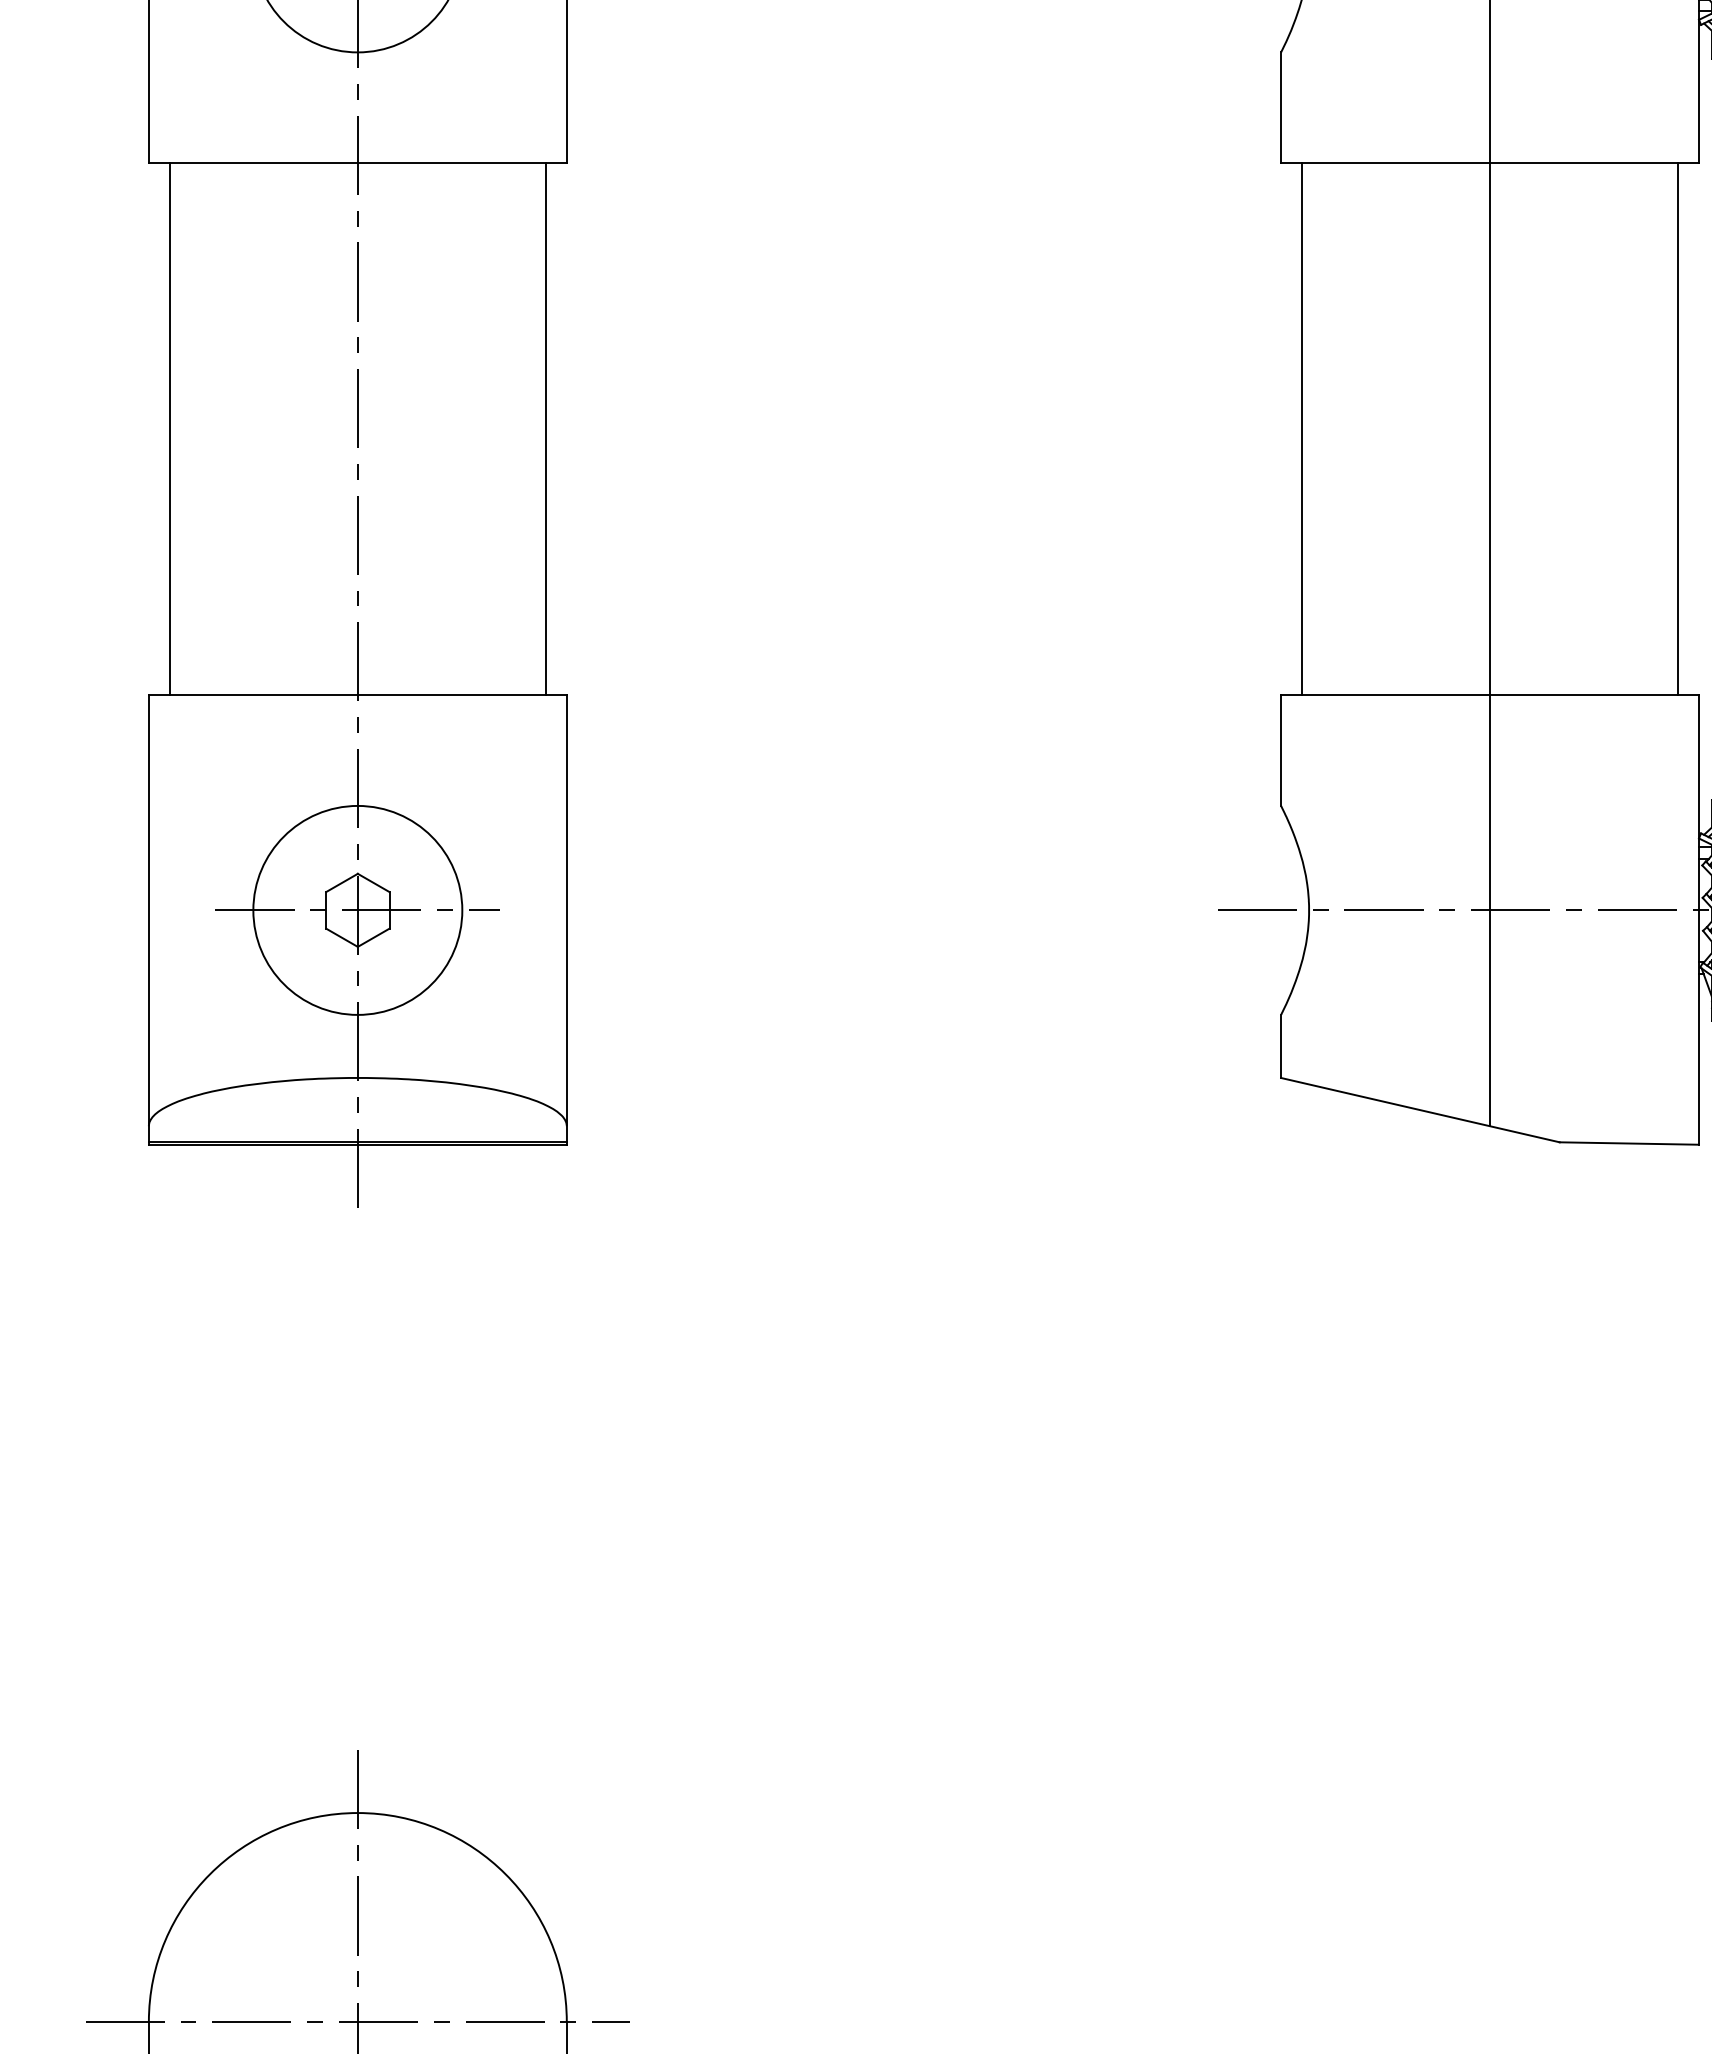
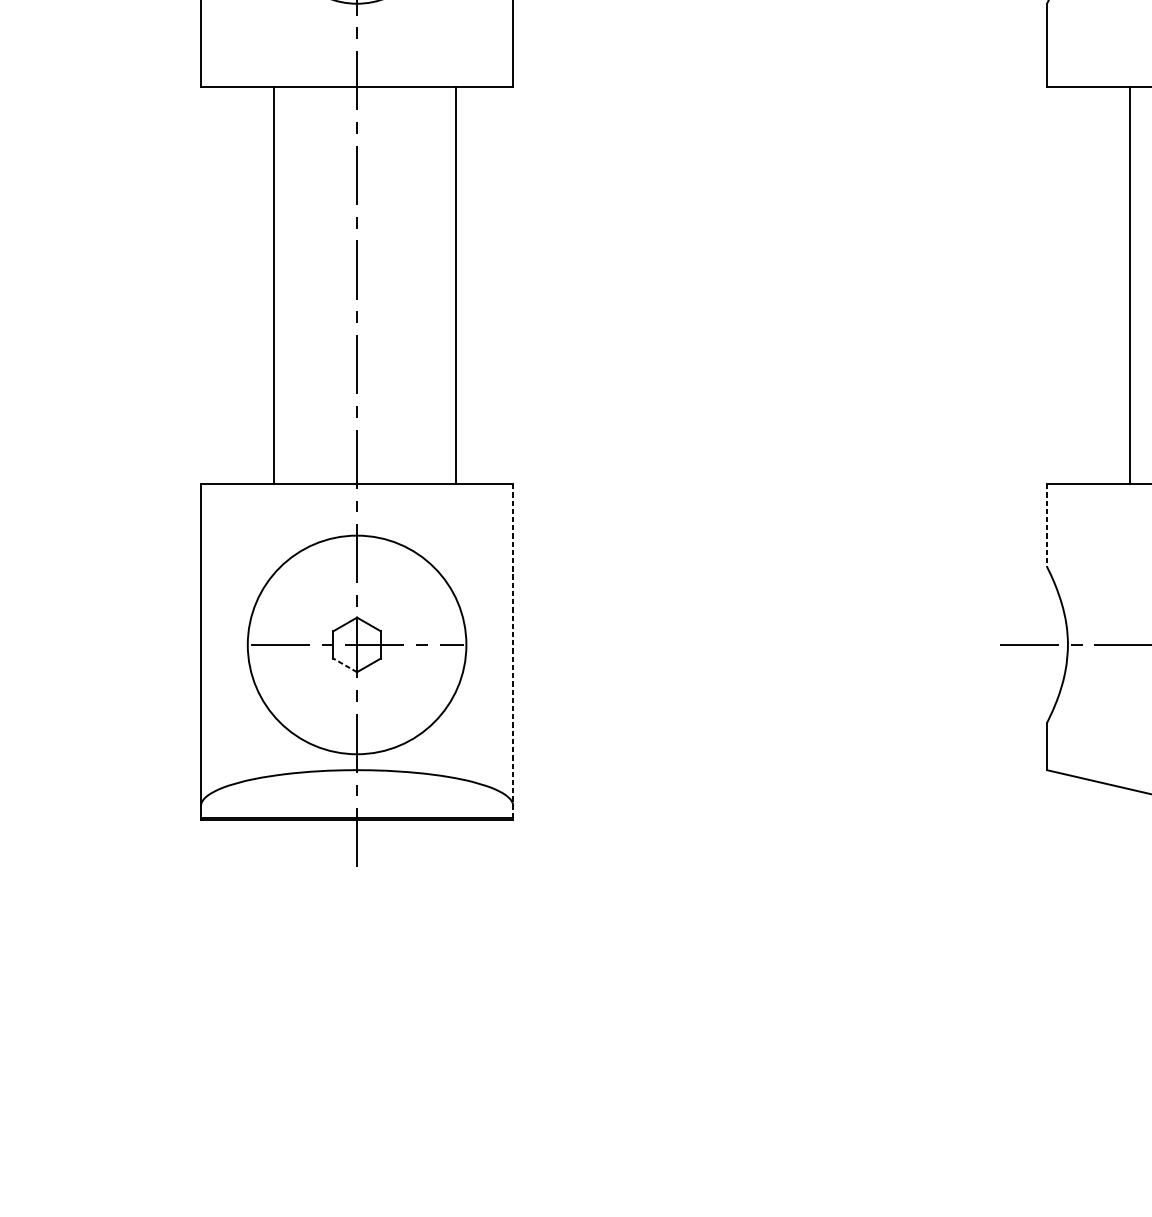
line: (169, 429) -> (273, 285), moved
line: (545, 429) -> (455, 285), moved
line: (1301, 429) -> (1129, 285), moved
line: (1281, 751) -> (1047, 526), solid -> dashed
circle: (357, 909) -> (356, 644), size x1.4
line: (566, 919) -> (513, 651), solid -> dashed
line: (341, 937) -> (344, 665), solid -> dashed

